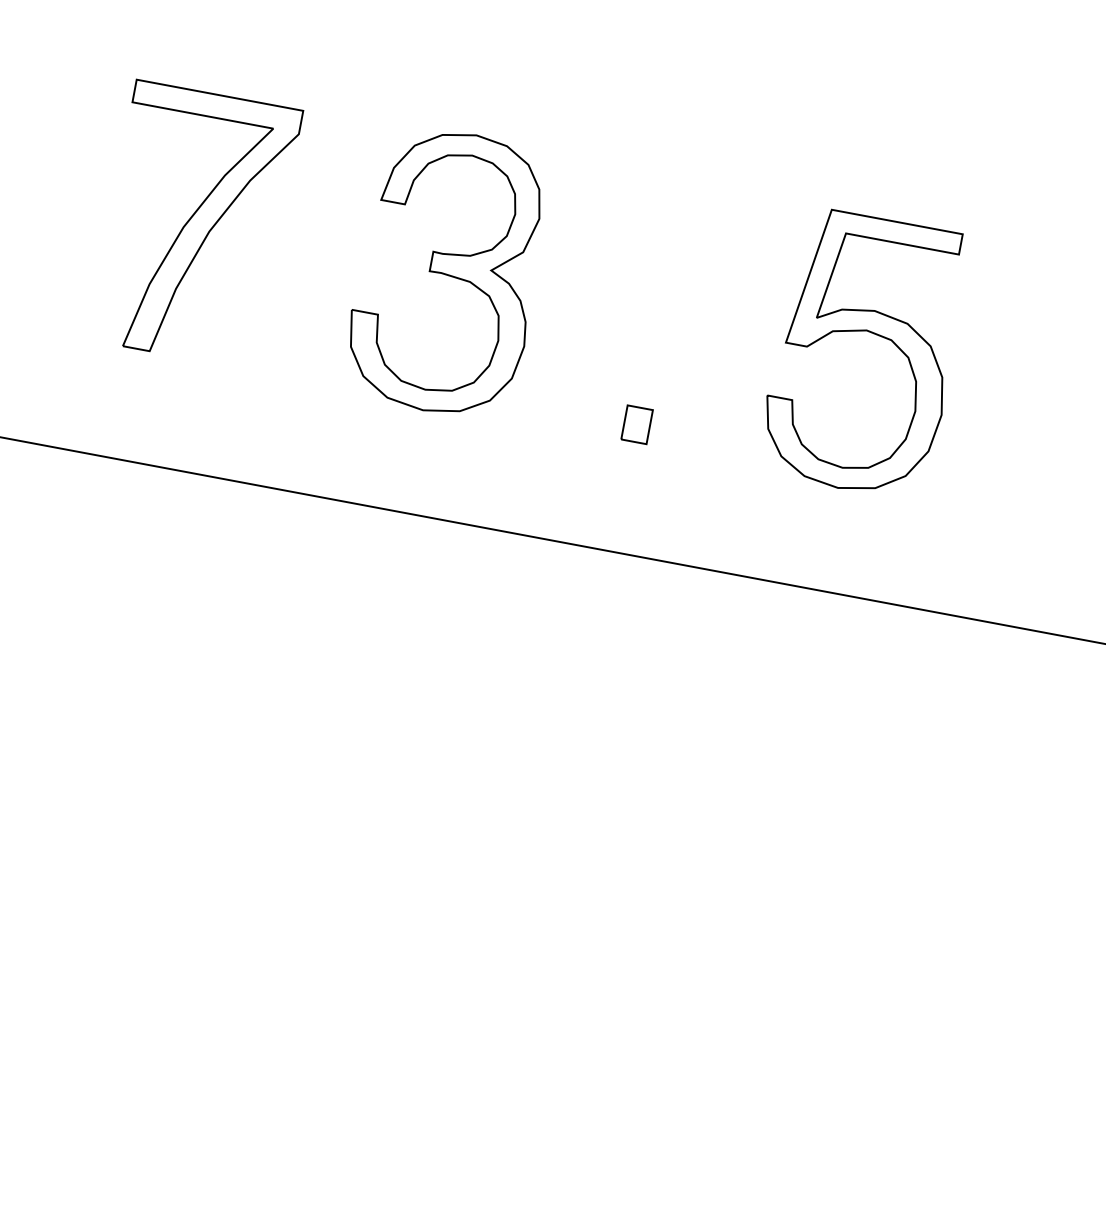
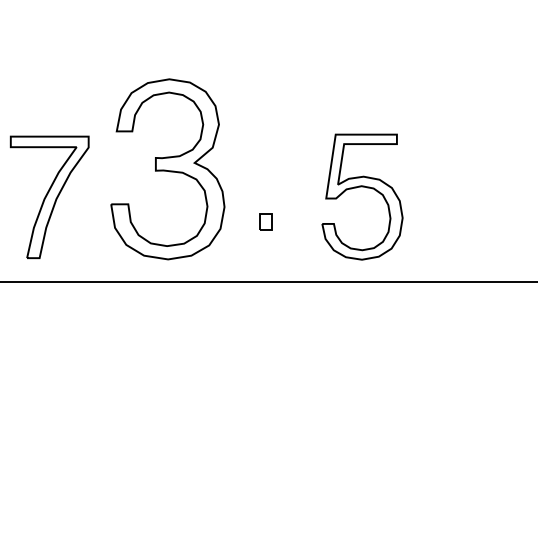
part: (195, 223) -> (49, 196), moved
part: (447, 272) -> (167, 169), size x1.4
part: (867, 333) -> (362, 187), moved

